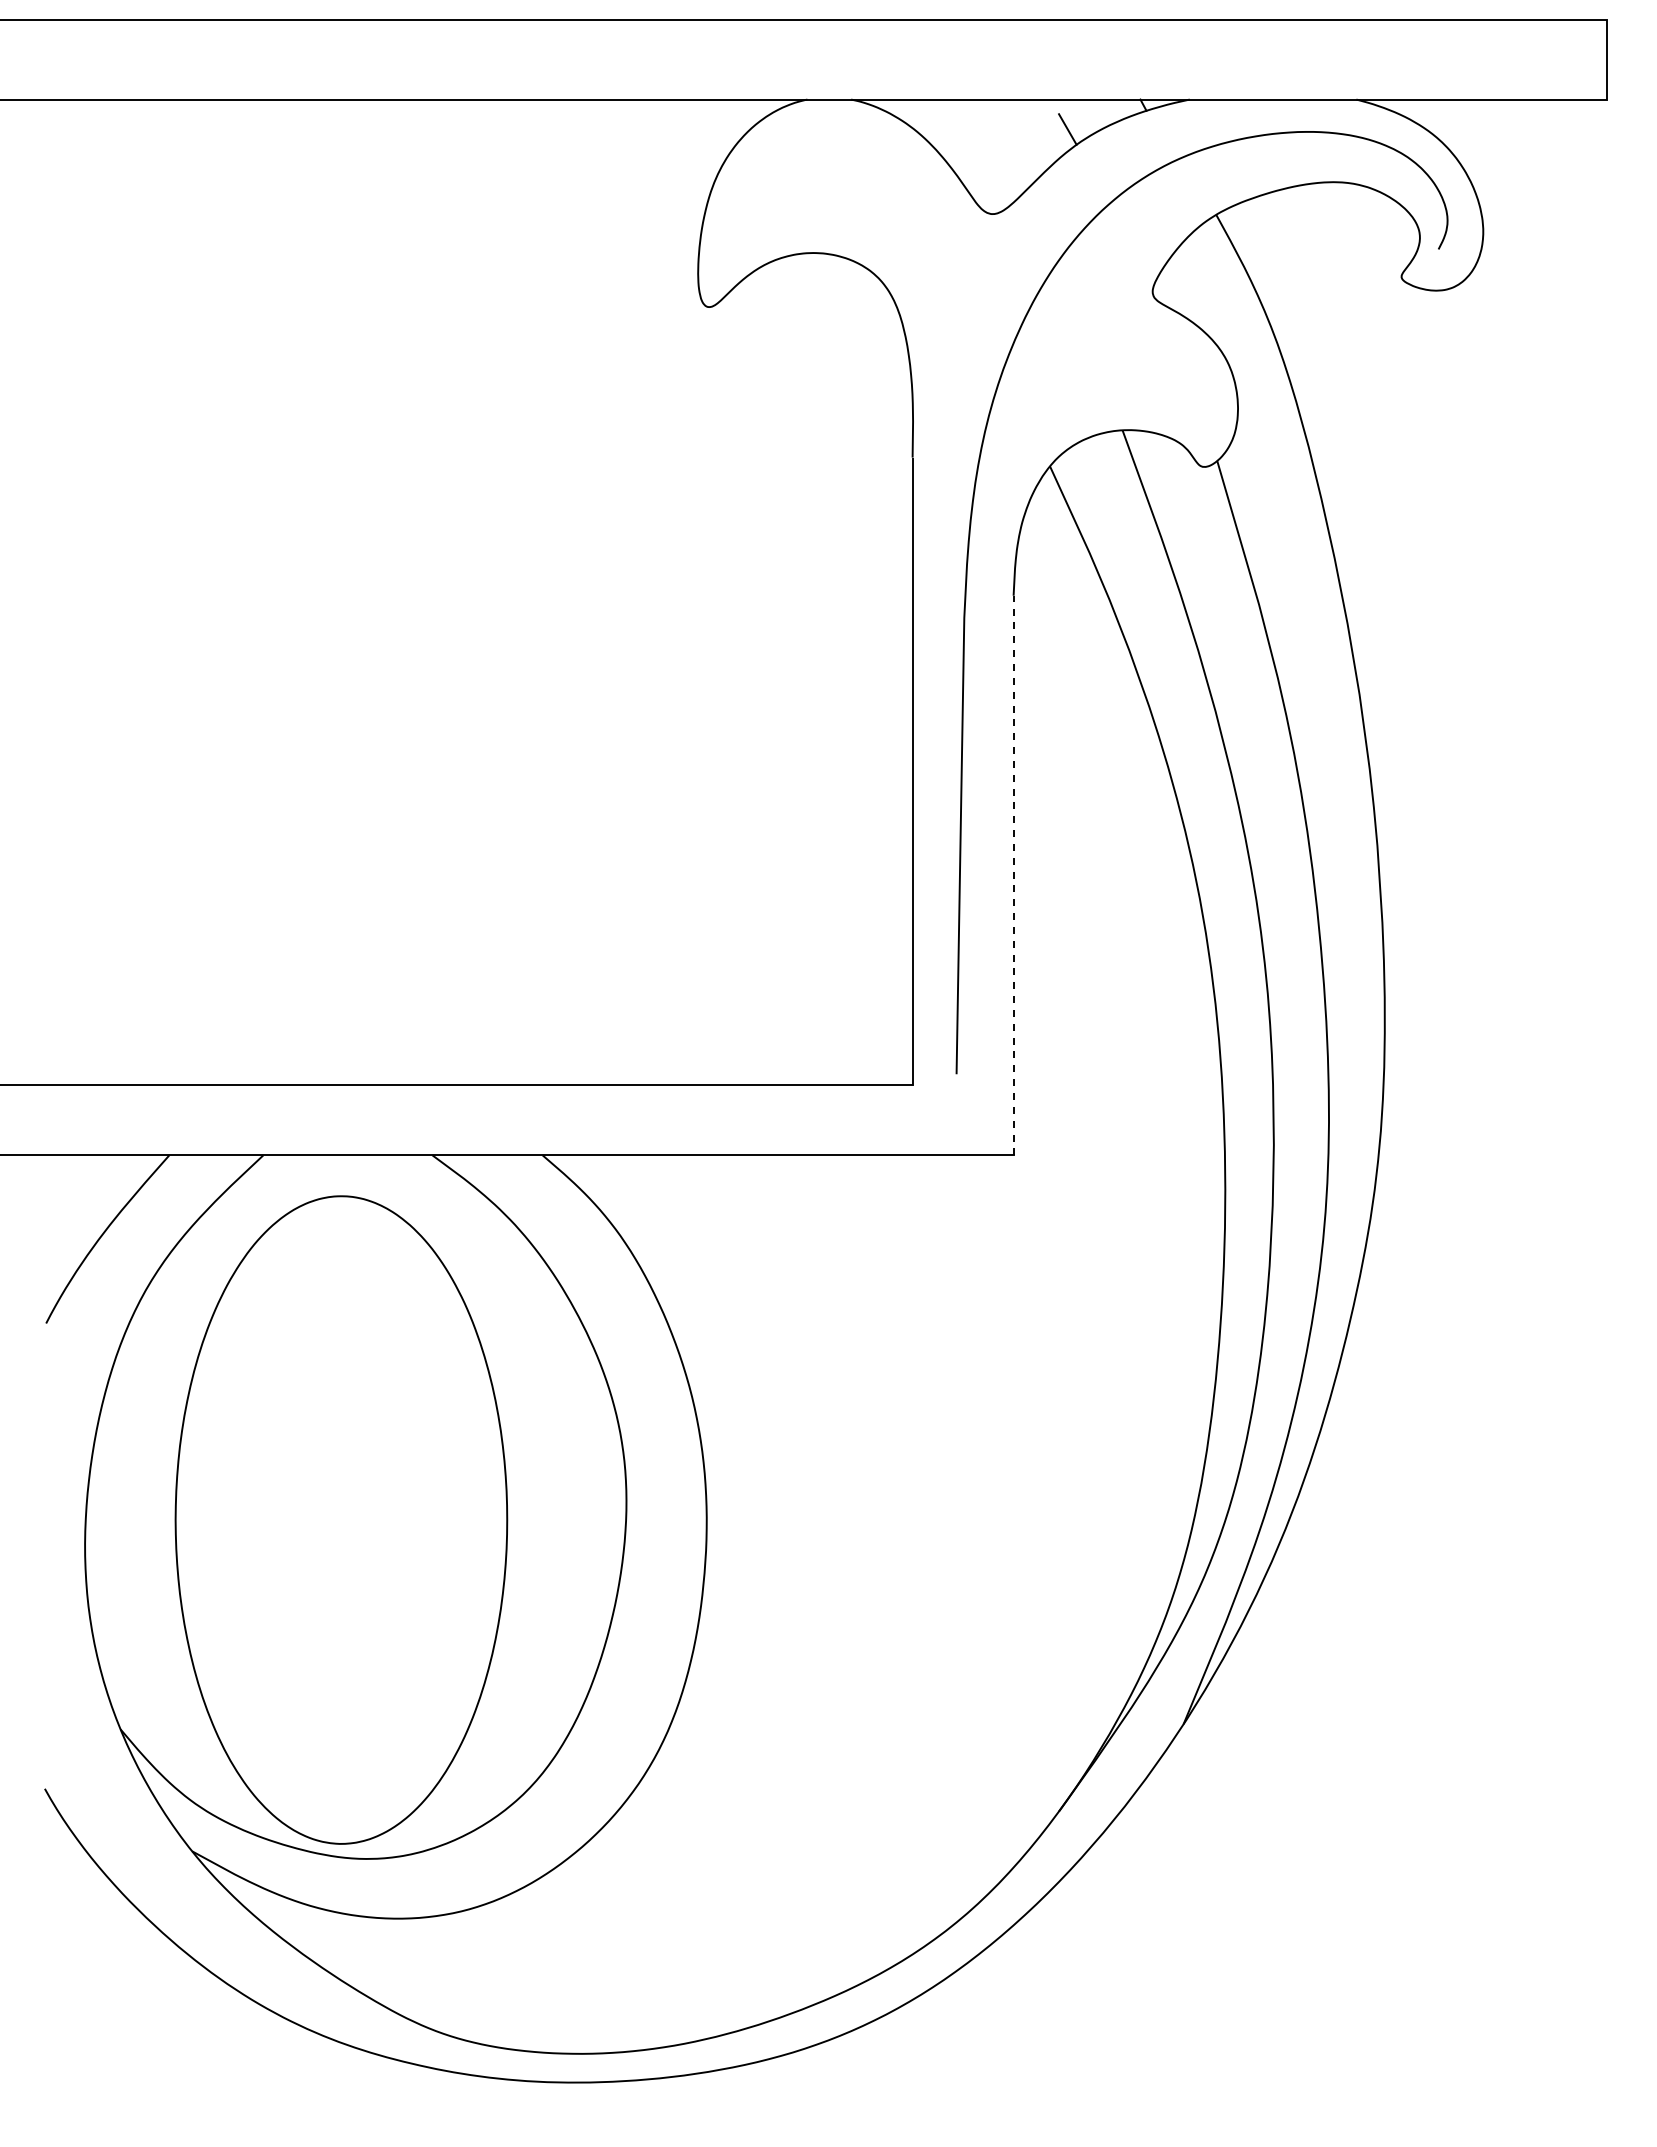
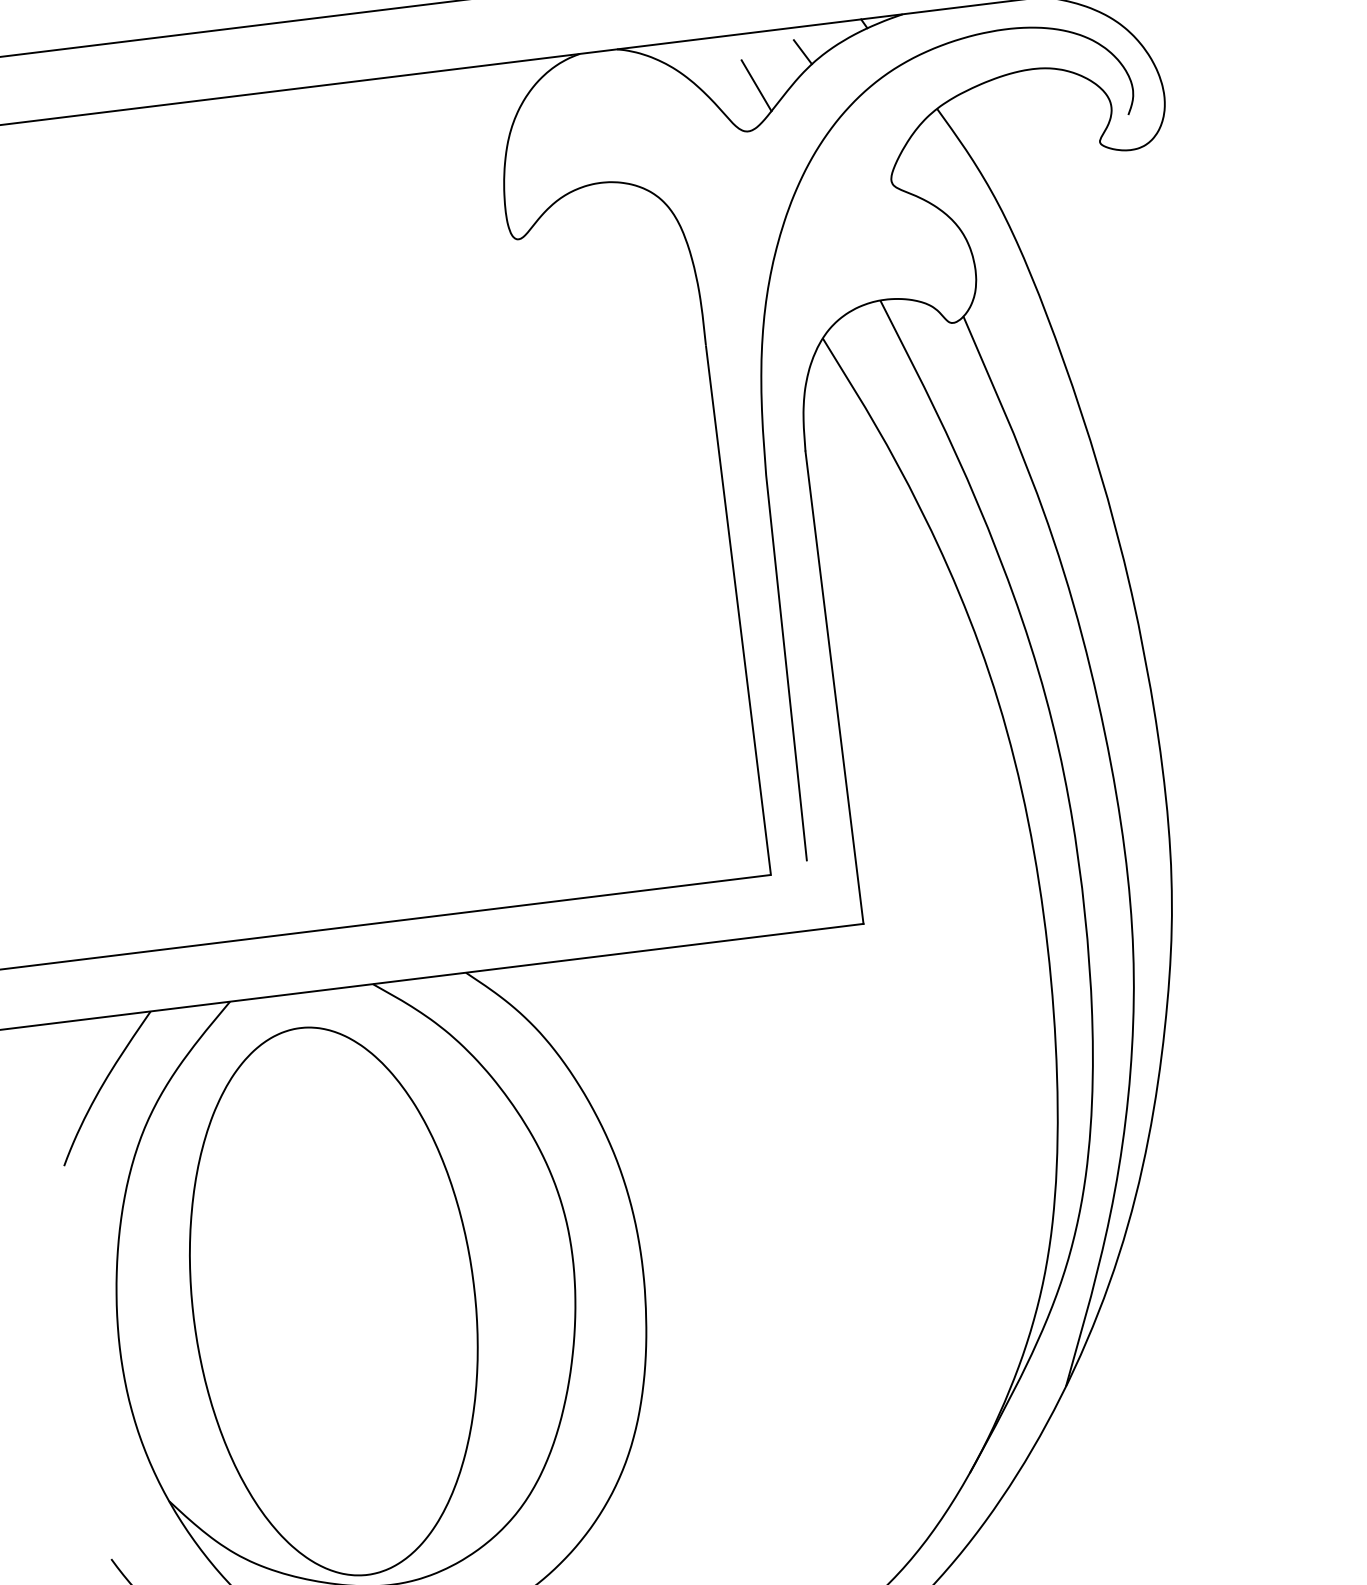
line: (1008, 161) -> (756, 85), added
line: (1013, 875) -> (834, 687), dashed -> solid

